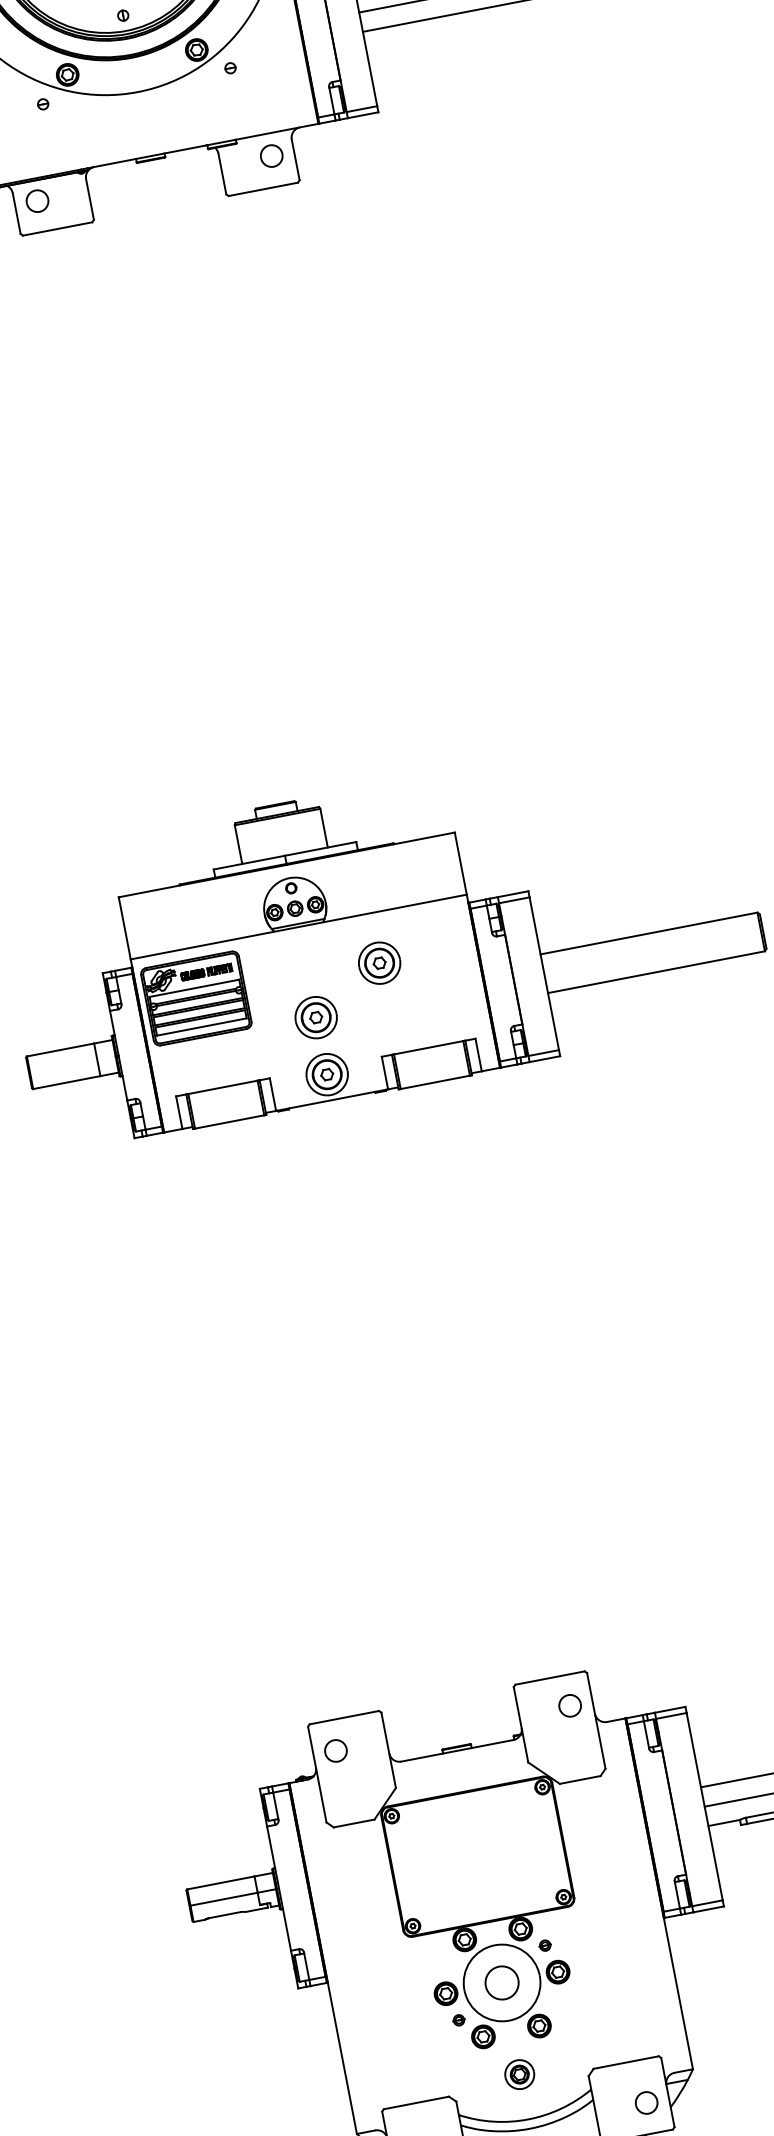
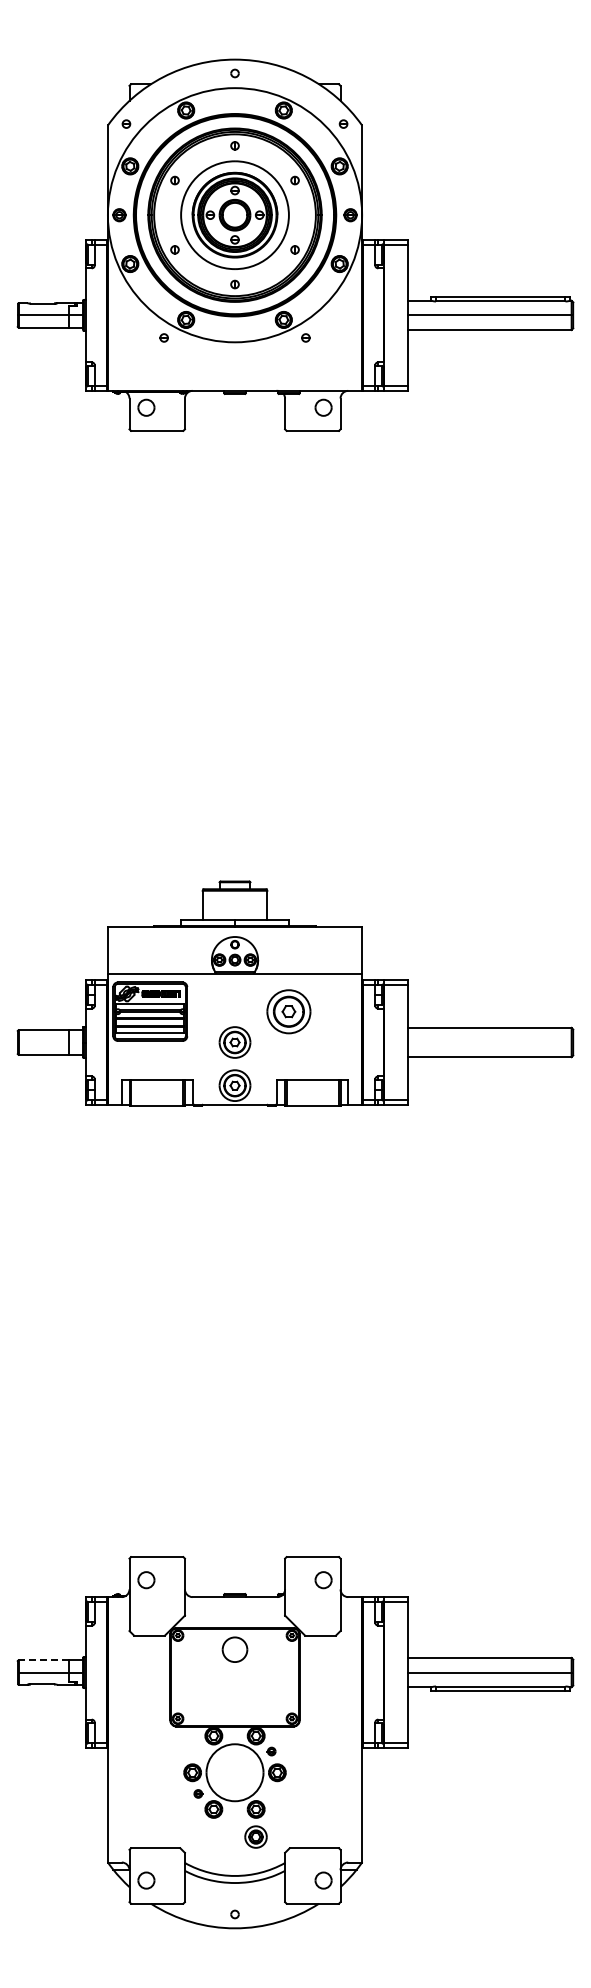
part: (379, 963) -> (288, 1011), size x1.4
line: (220, 1883) -> (43, 1660), solid -> dashed
part: (501, 1982) -> (234, 1649), moved
part: (518, 2073) -> (255, 1836), moved

